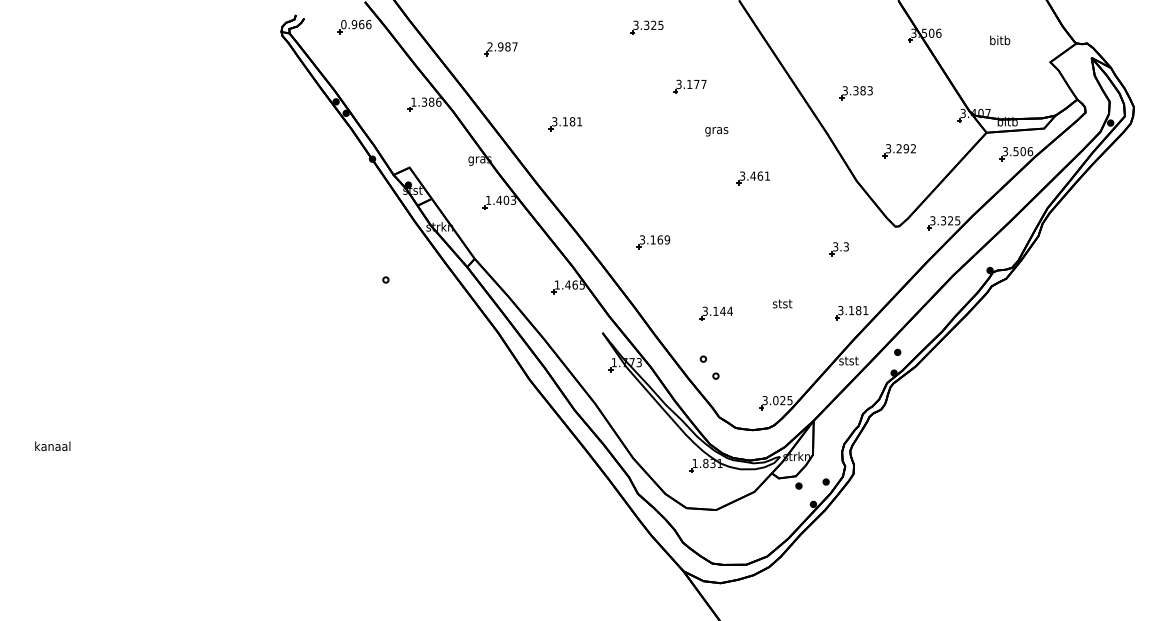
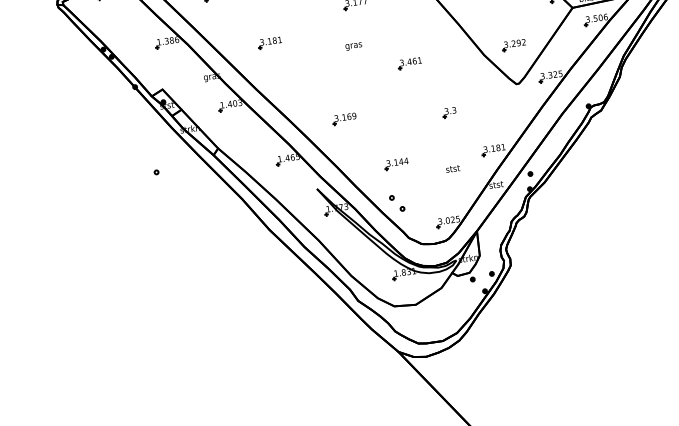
text: (716, 131) -> (353, 46), moved
part: (898, 151) -> (513, 45), moved
part: (838, 249) -> (448, 112), moved
text: (782, 303) -> (452, 168), moved

